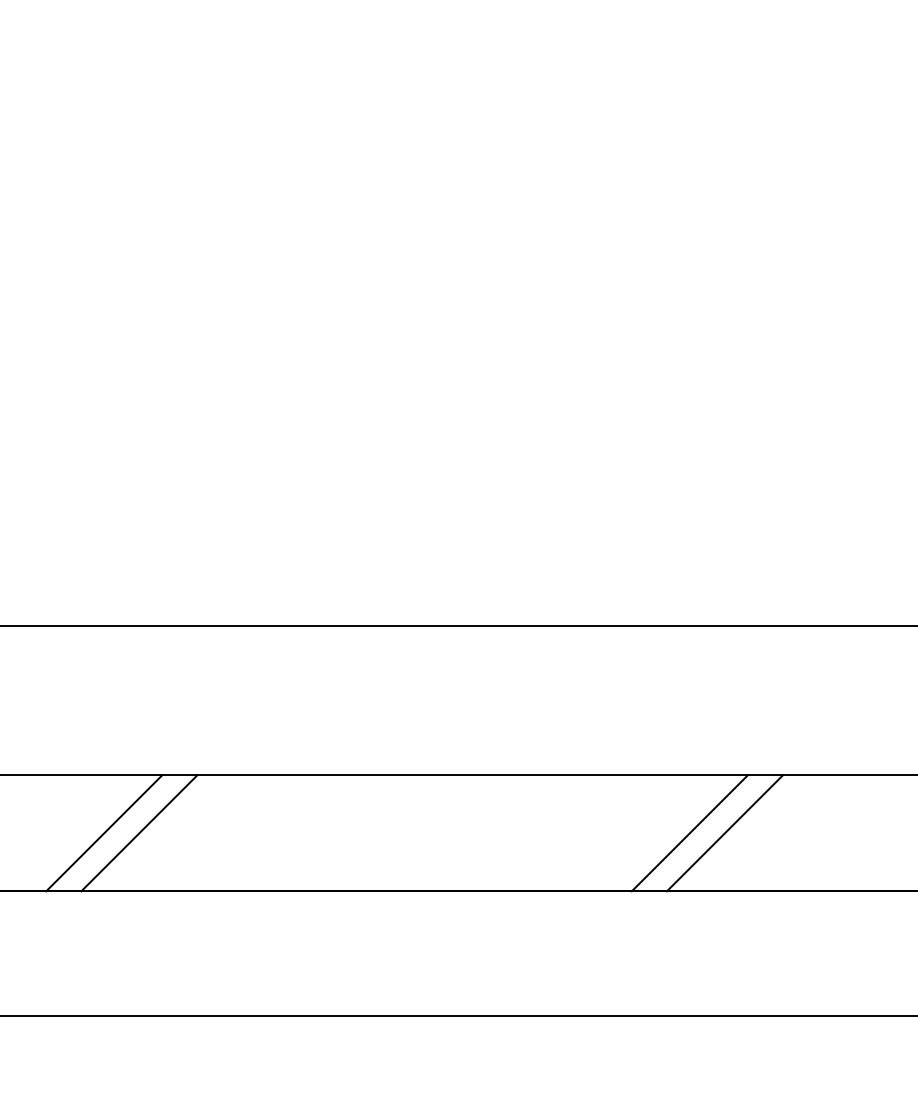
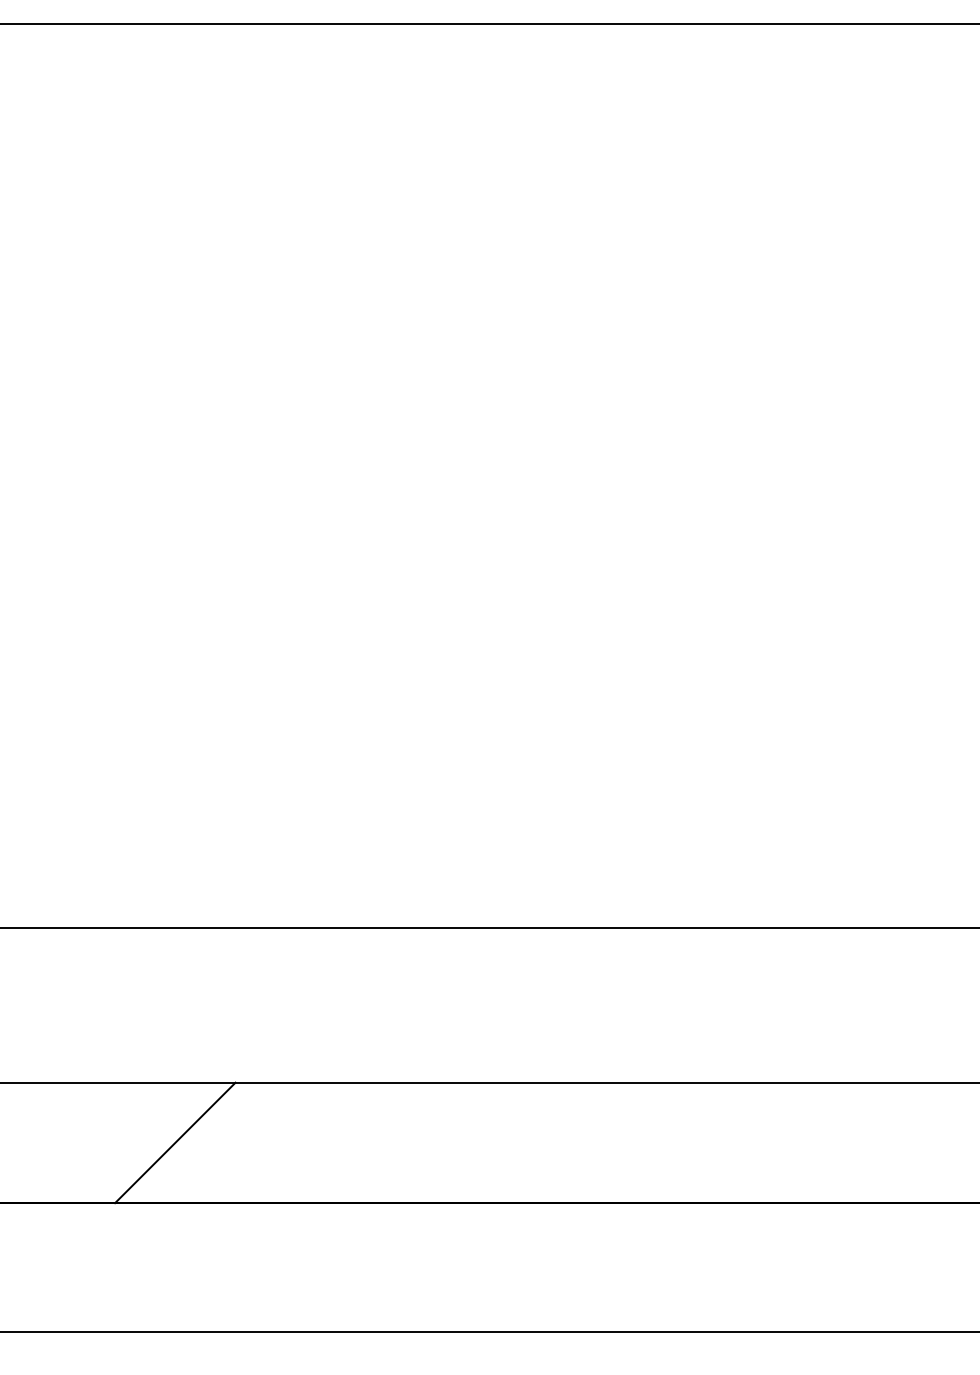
line: (139, 832) -> (211, 1142), removed
line: (689, 832) -> (783, 1142), removed
line: (724, 832) -> (819, 1142), removed

